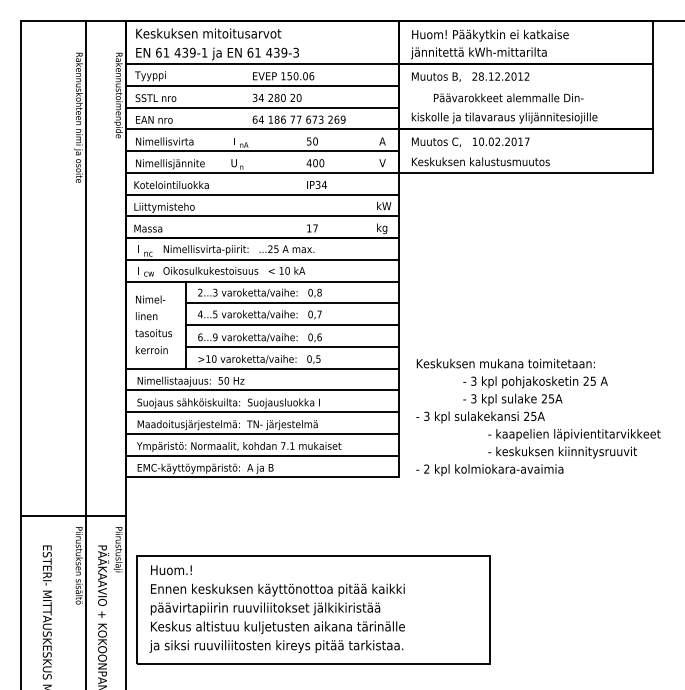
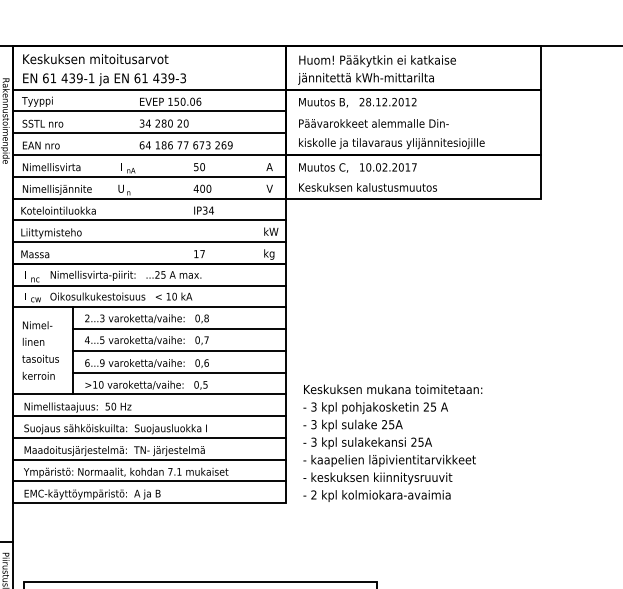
text: (508, 97) -> (373, 123), moved
text: (535, 390) -> (375, 416), moved
text: (574, 443) -> (389, 469), moved

